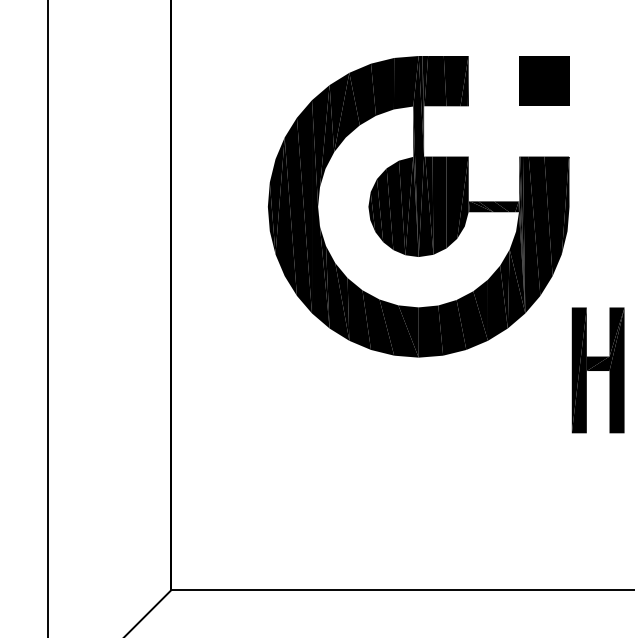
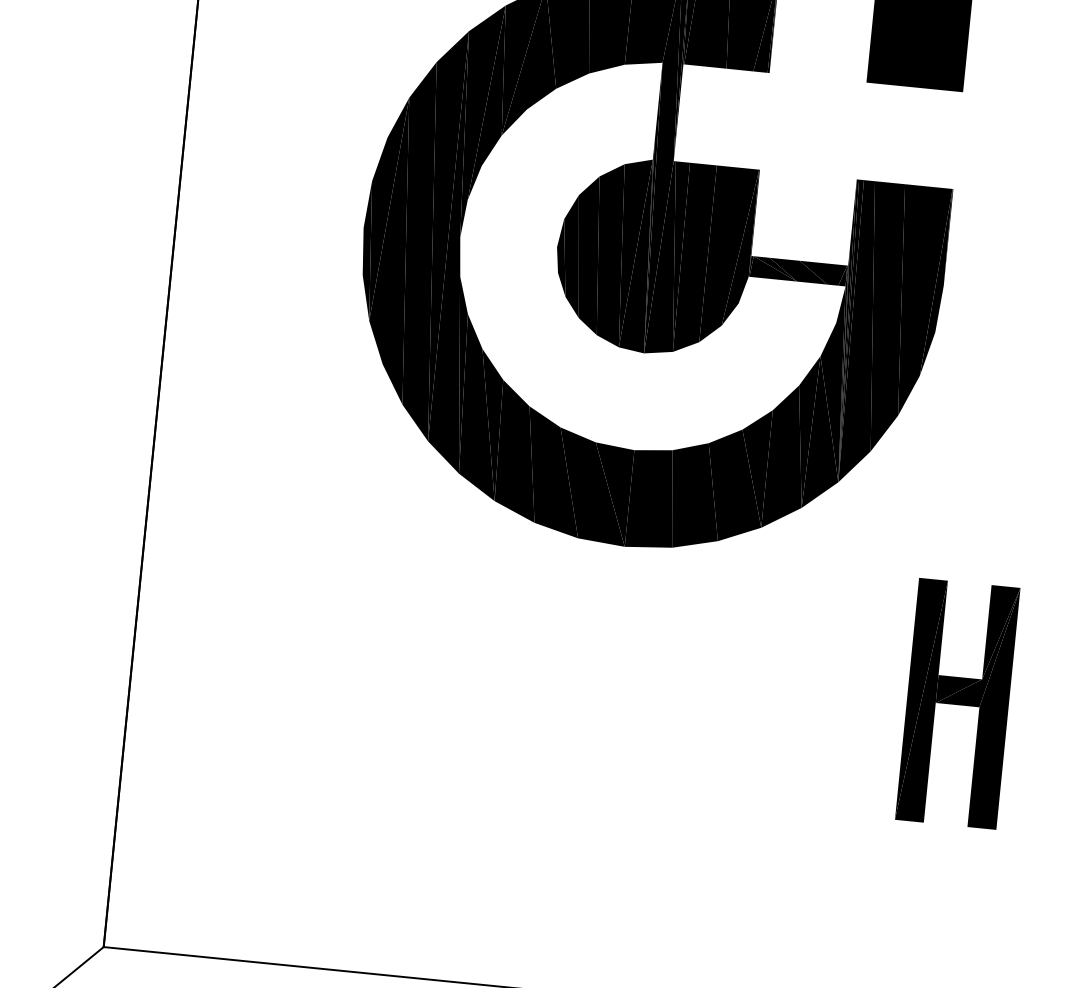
part: (597, 370) -> (956, 703), moved

